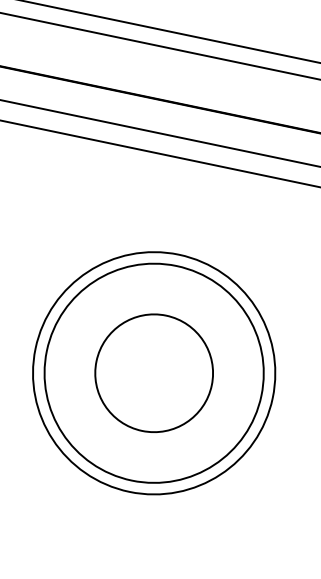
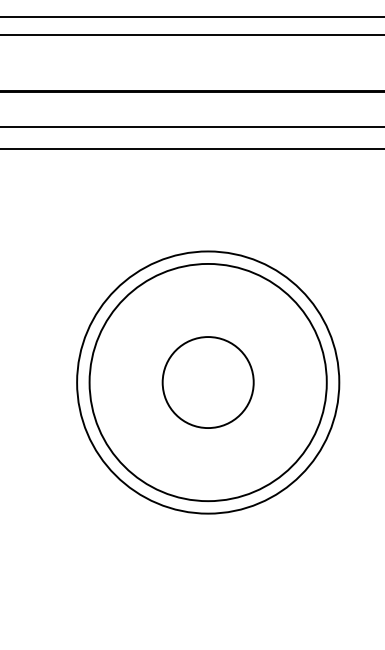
circle: (153, 373) -> (207, 382), size x0.71

